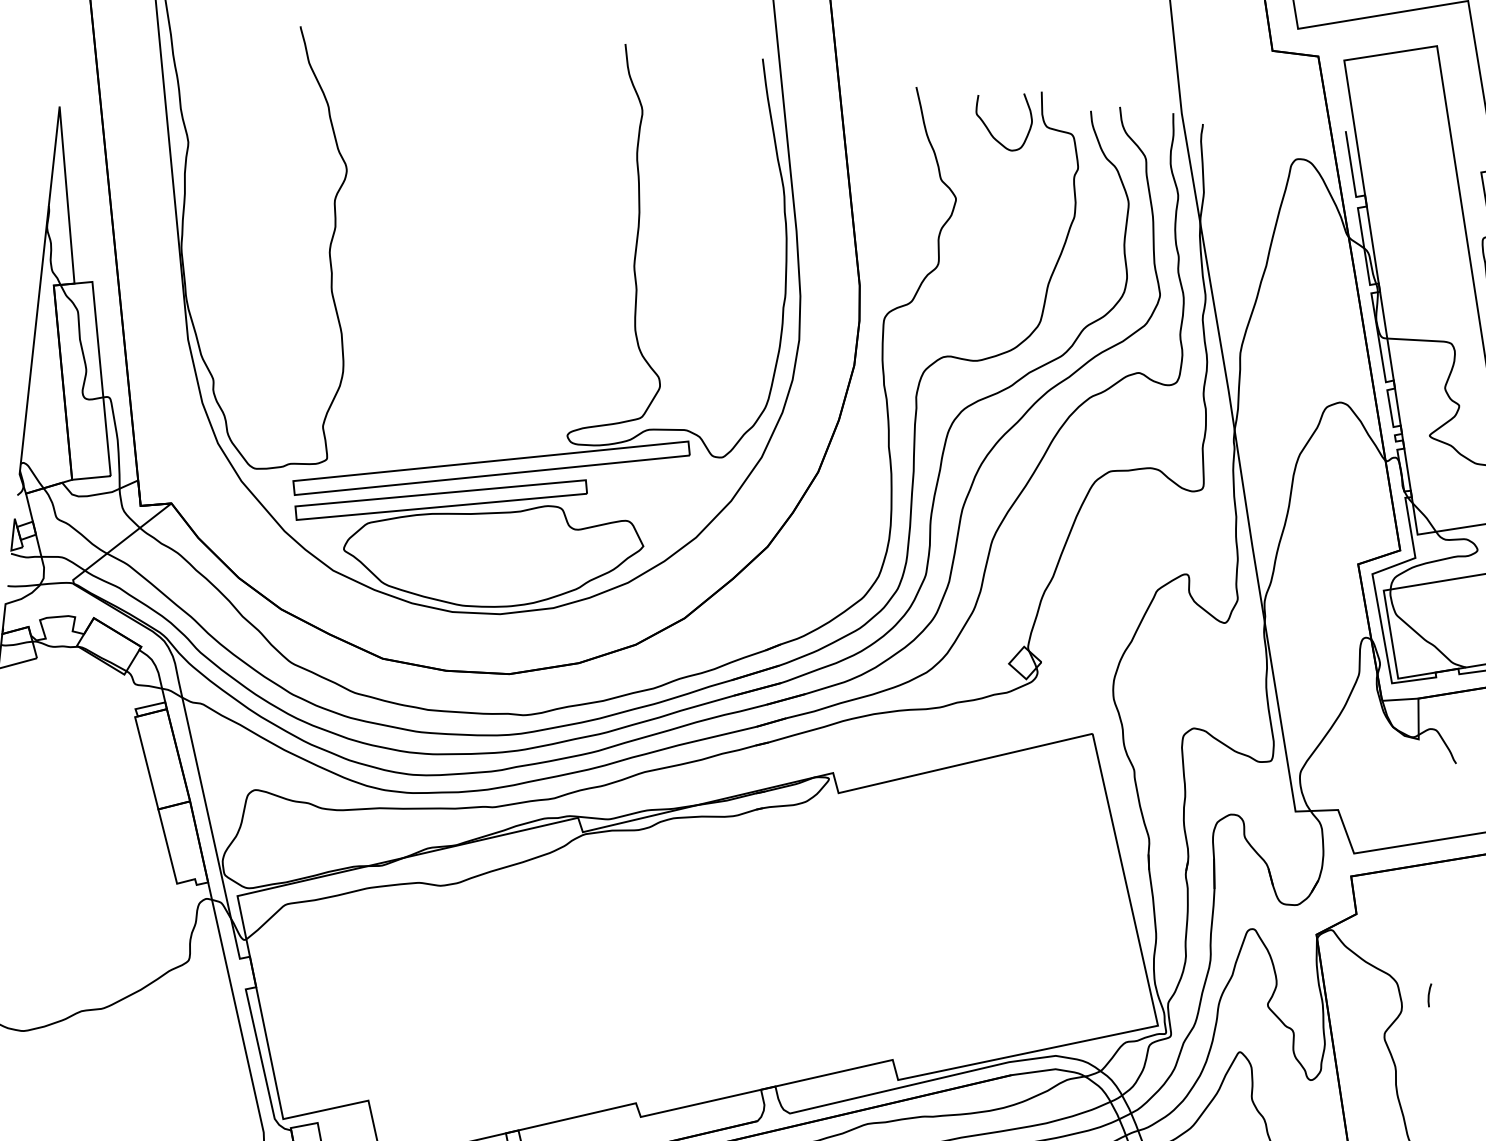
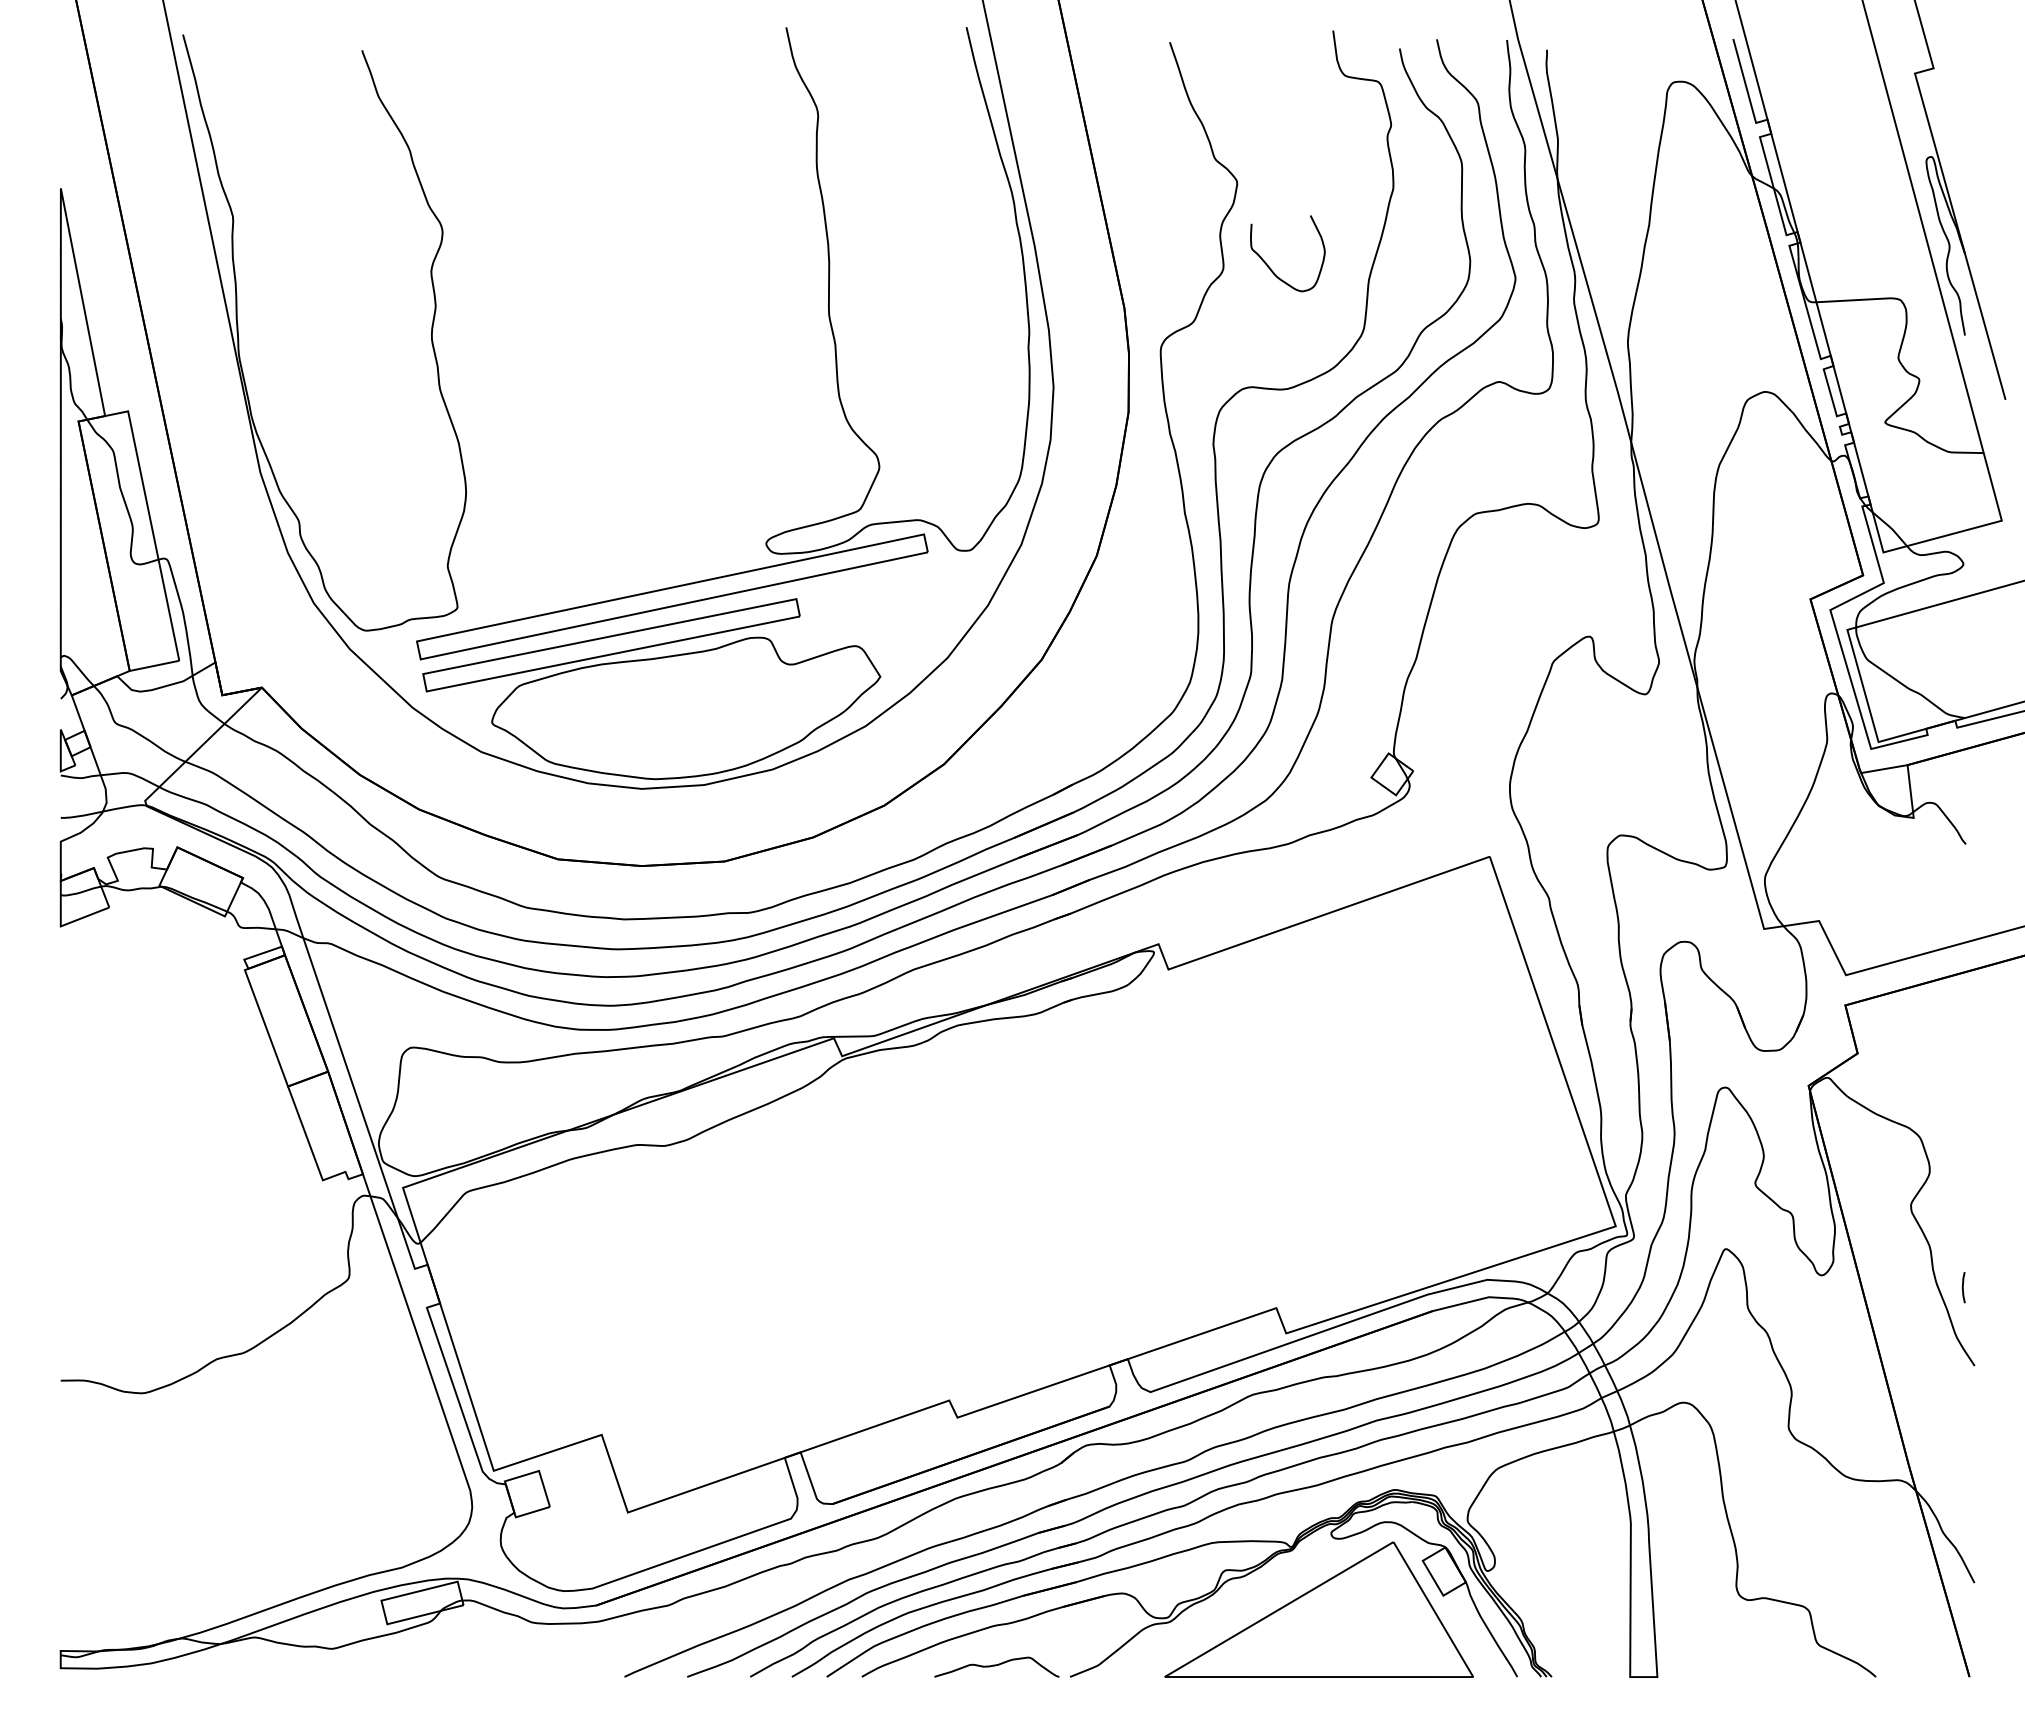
curve: (989, 130) -> (1271, 268), moved
line: (1429, 995) -> (1963, 1287), moved

